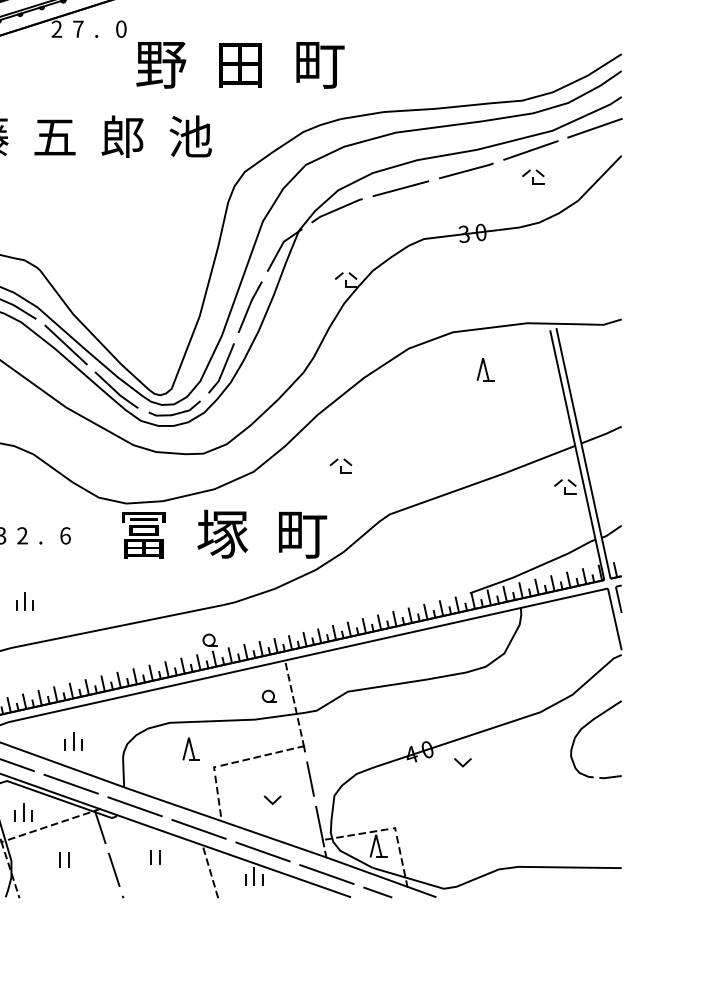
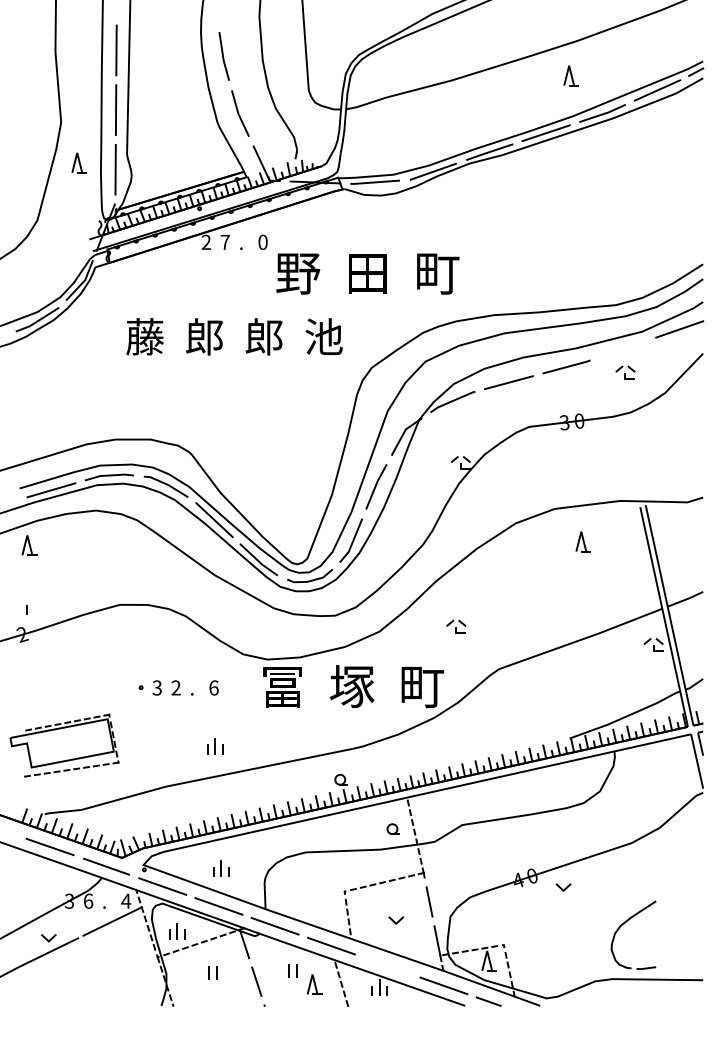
text: (54, 136) -> (204, 336), 五 -> 郎
line: (529, 149) -> (622, 348), removed
part: (25, 602) -> (215, 746), moved
part: (585, 727) -> (624, 924), moved
part: (191, 749) -> (314, 984), moved
line: (262, 851) -> (387, 965), removed

